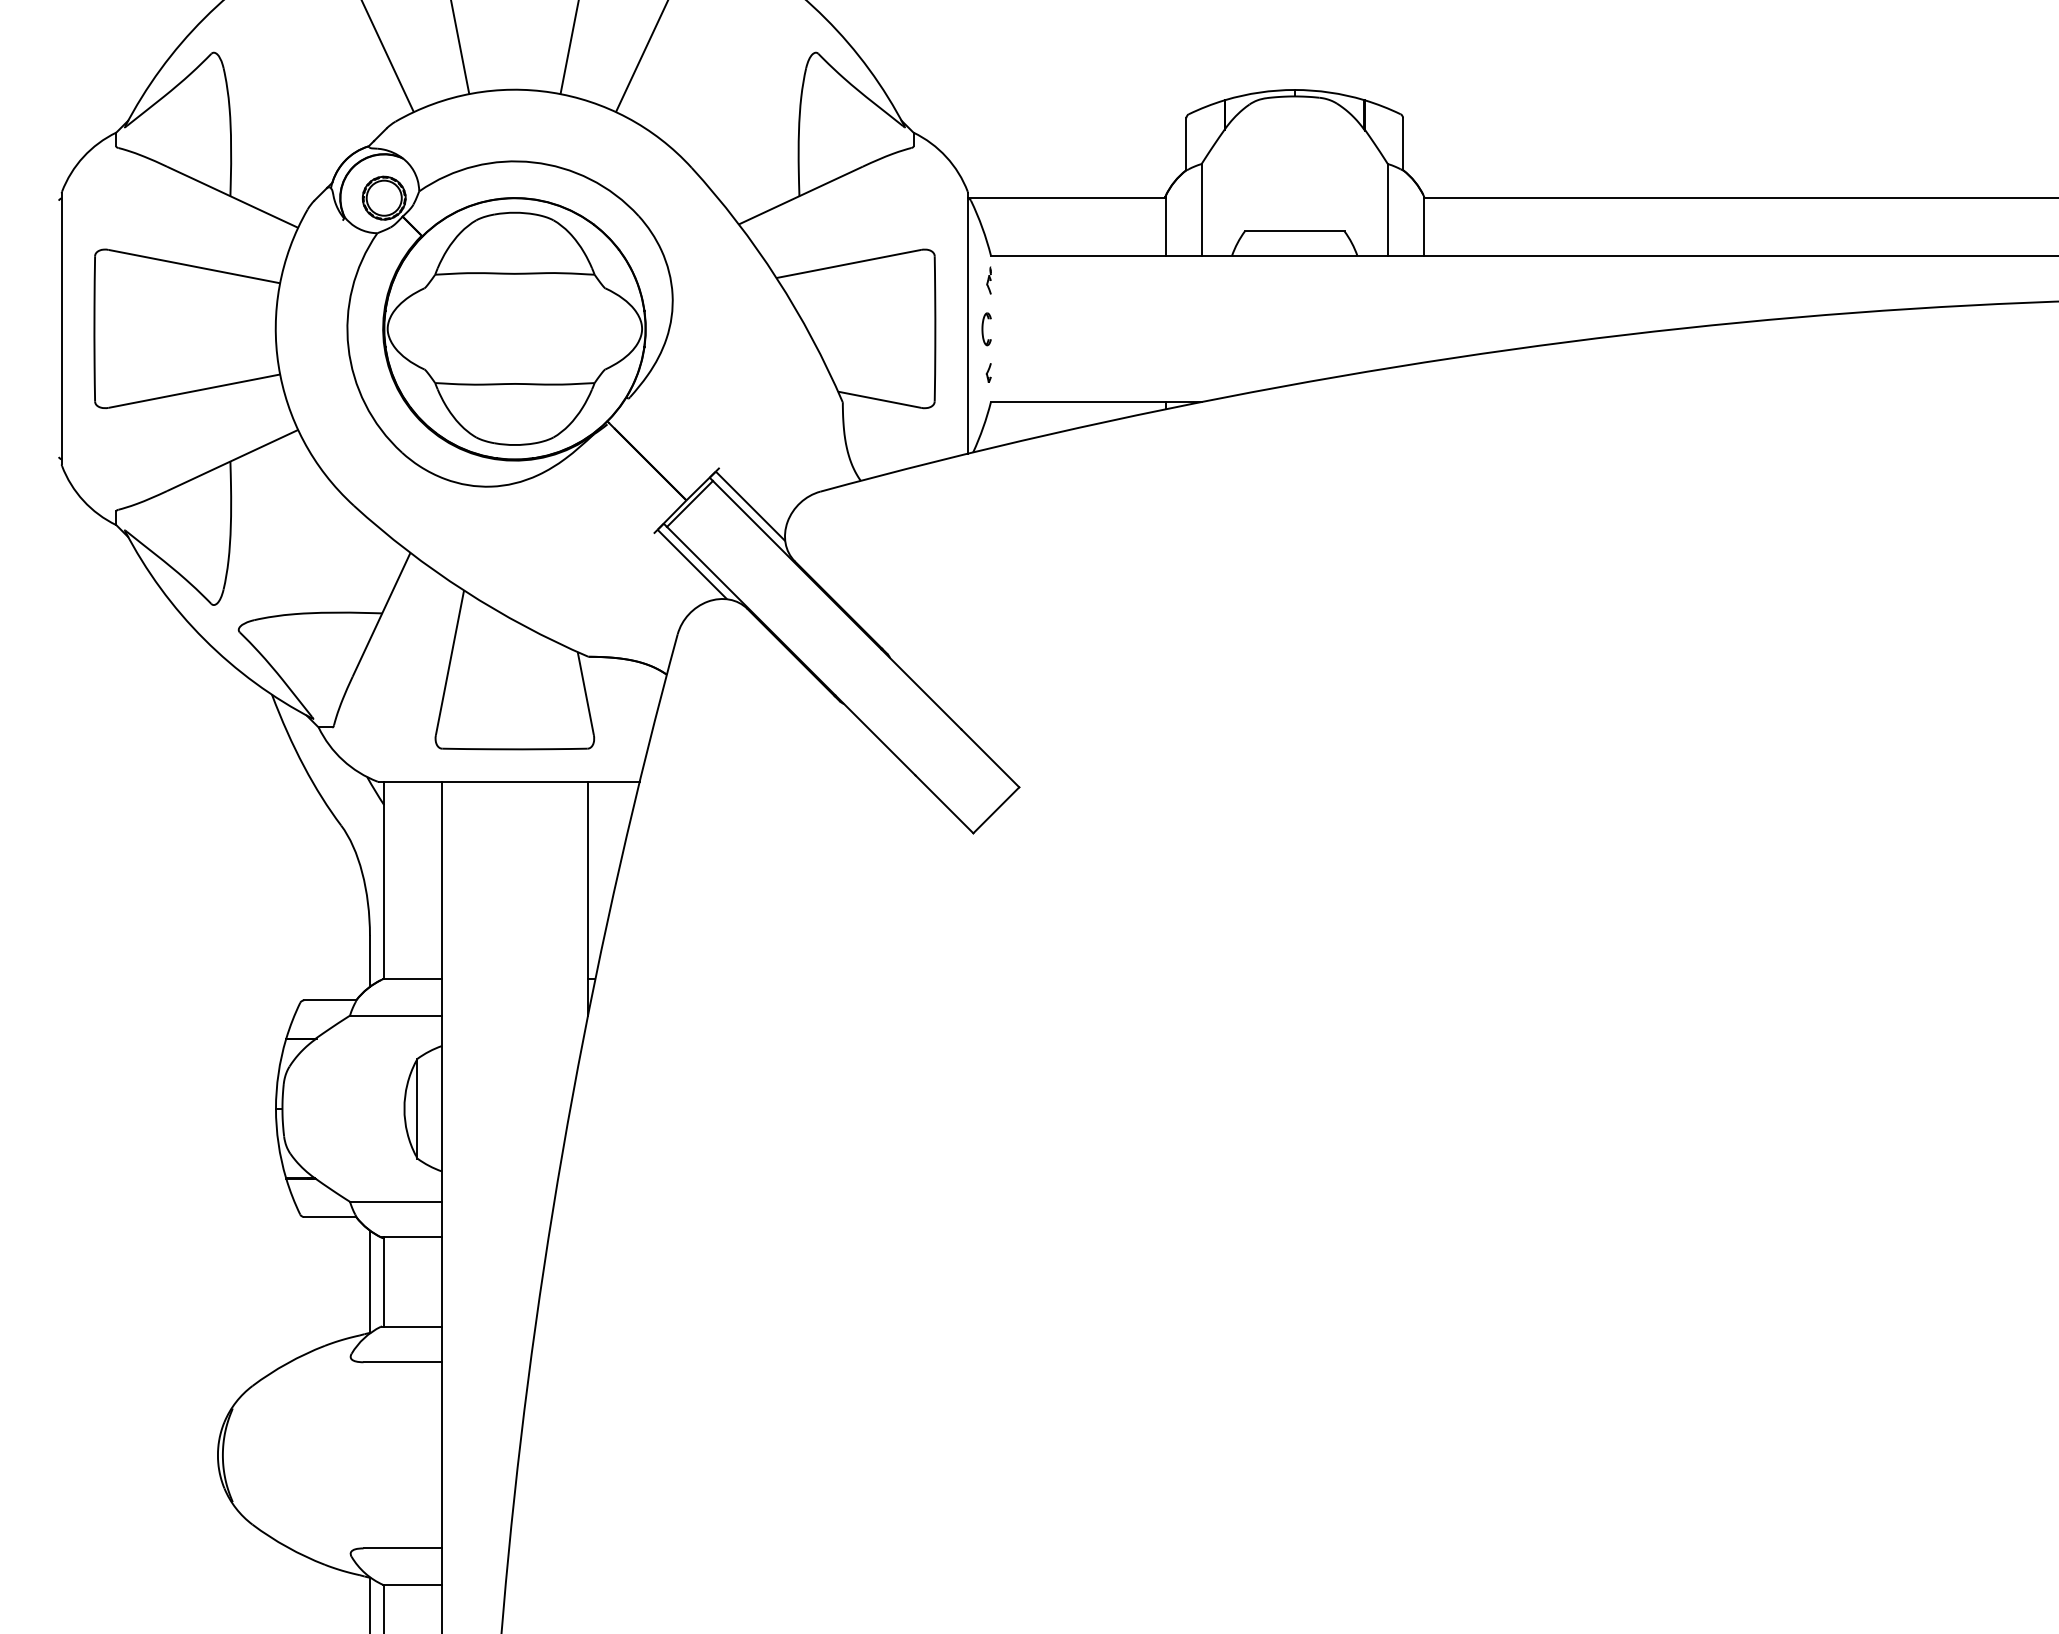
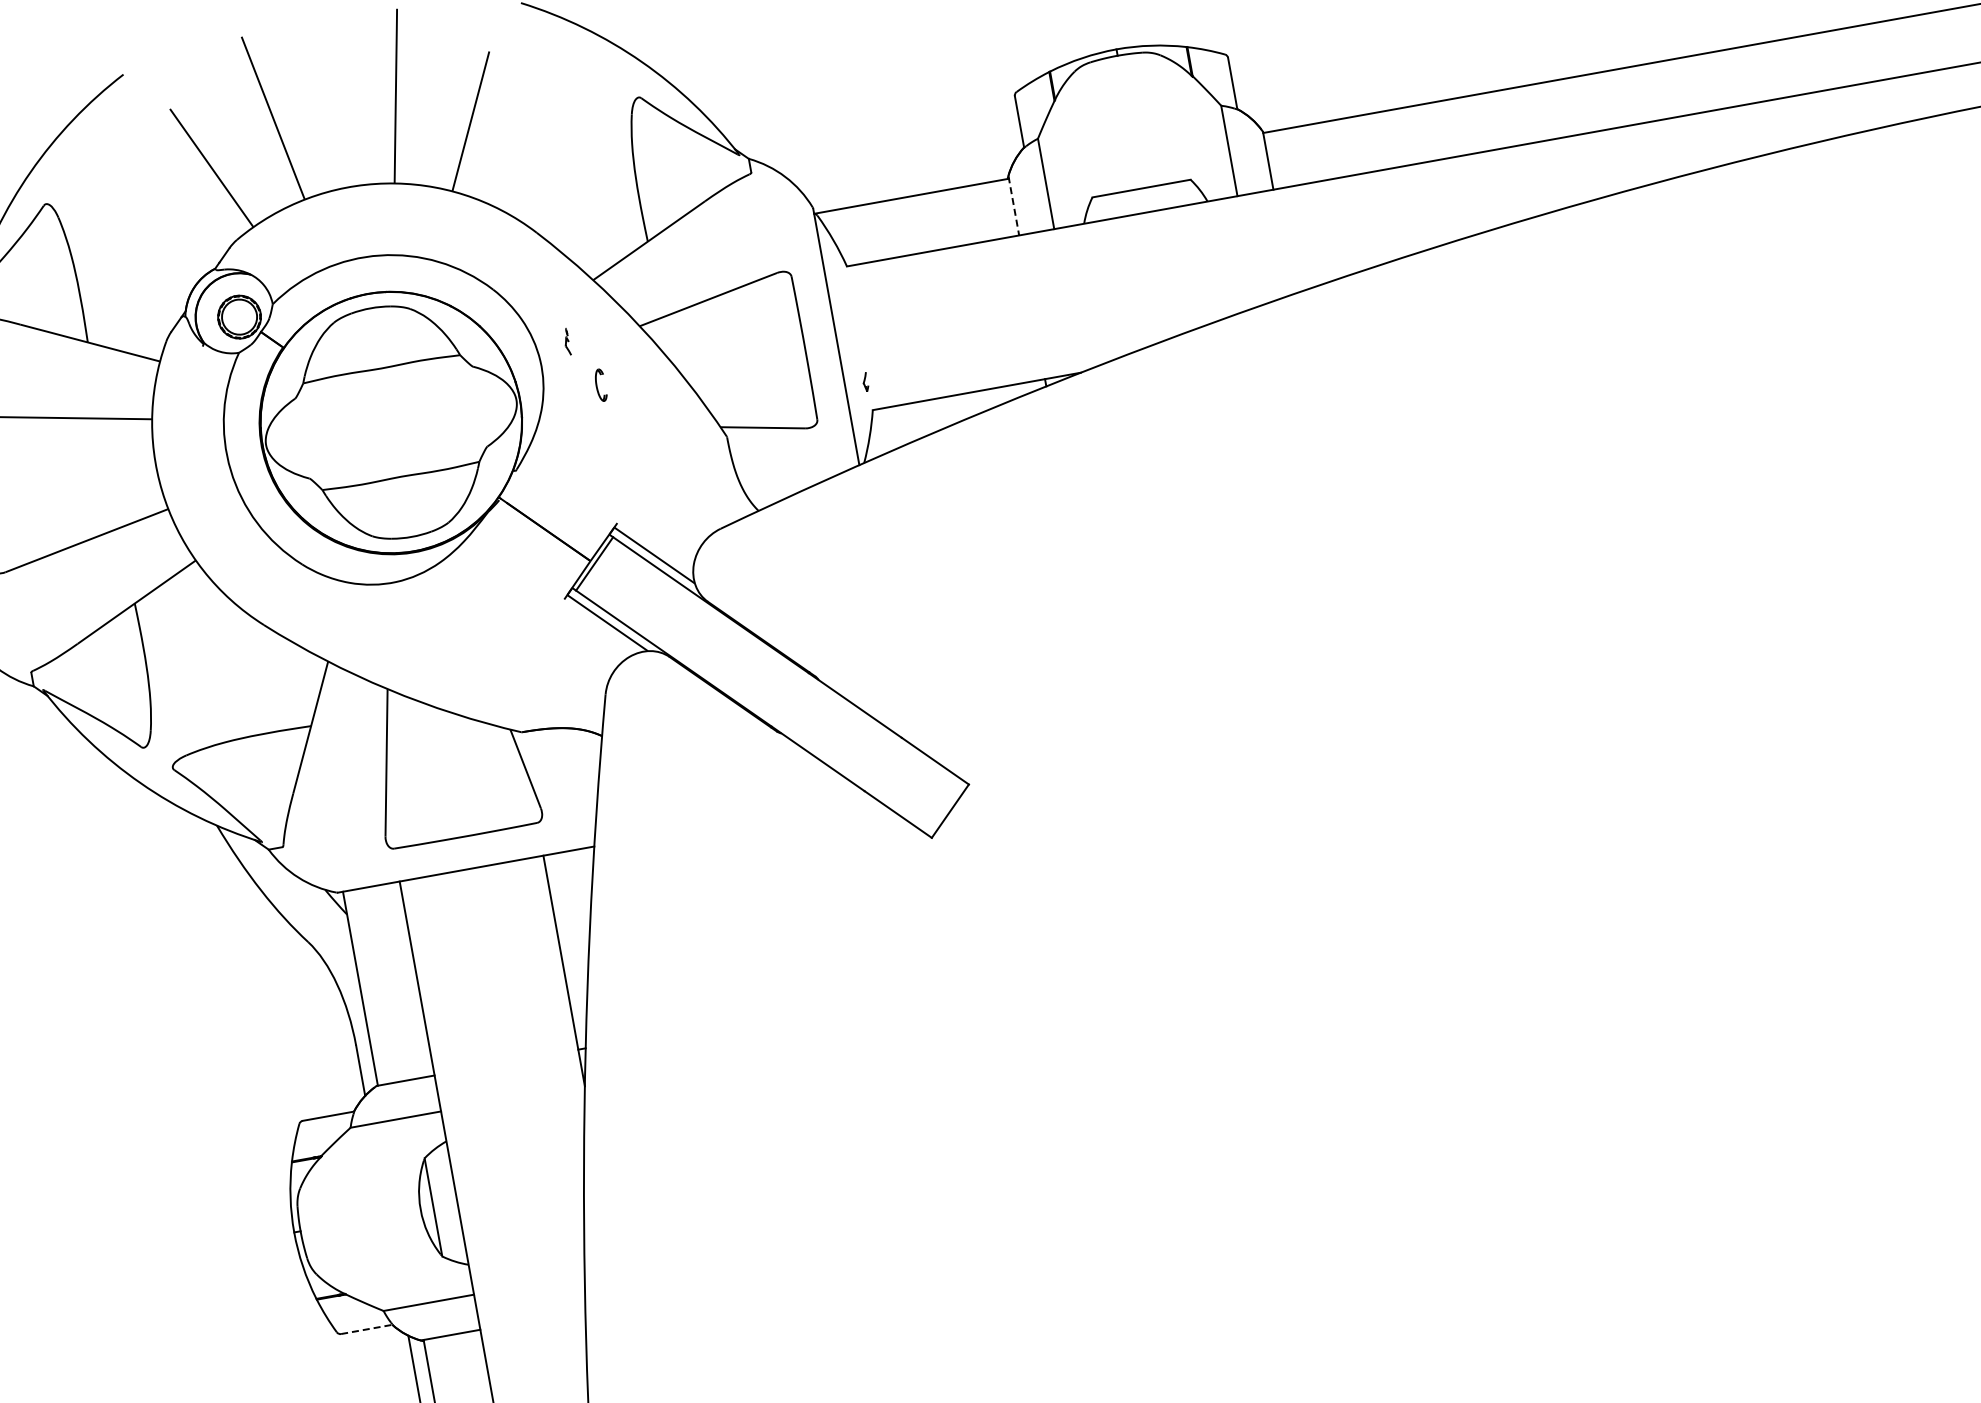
line: (1166, 226) -> (1014, 206), solid -> dashed
part: (988, 280) -> (566, 341), moved
part: (986, 329) -> (600, 385), moved
line: (330, 1217) -> (367, 1329), solid -> dashed

